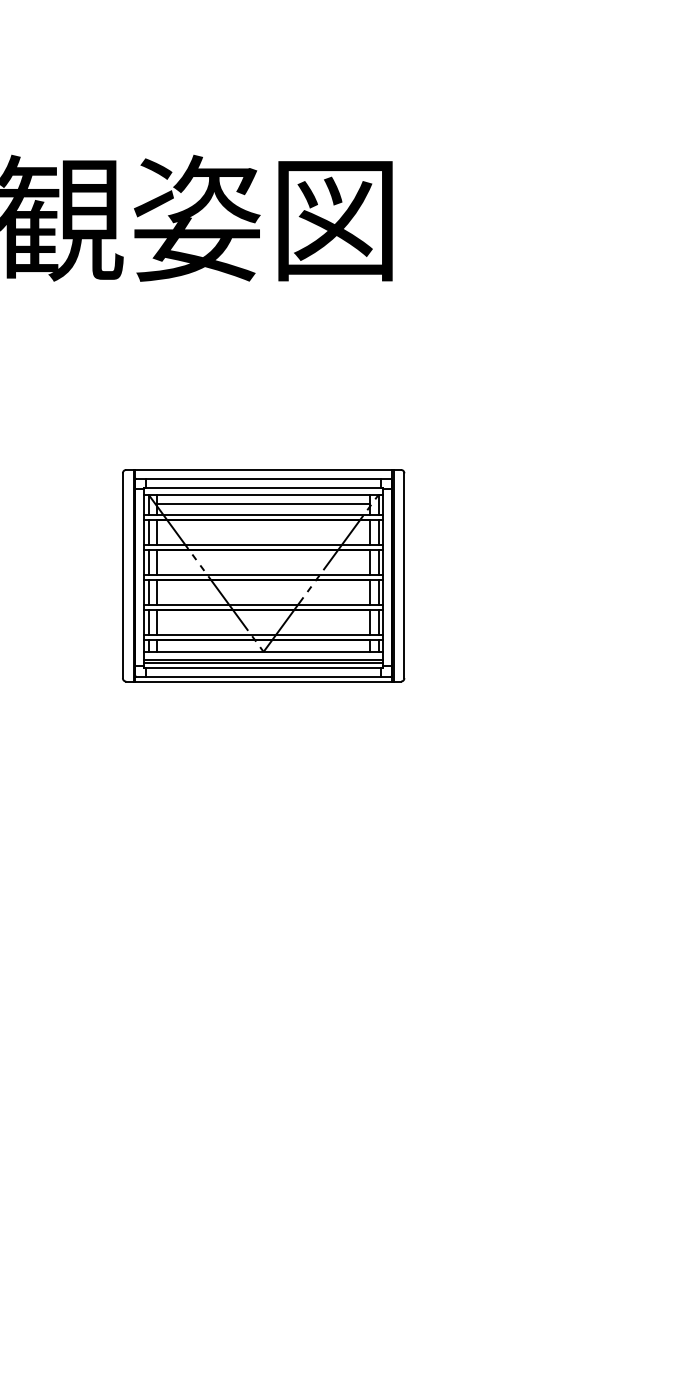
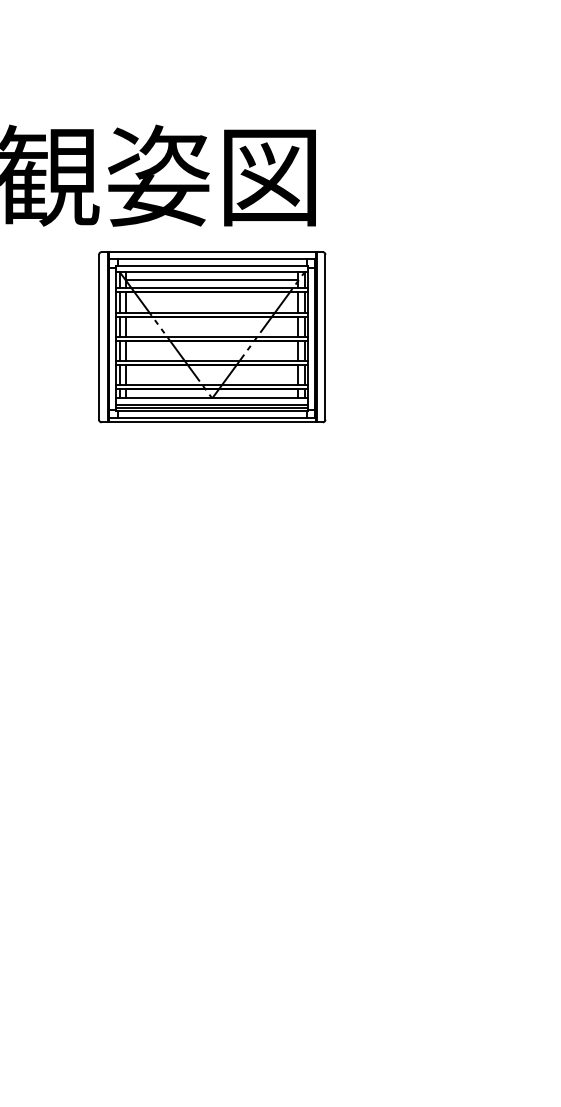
part: (263, 576) -> (212, 337), moved

